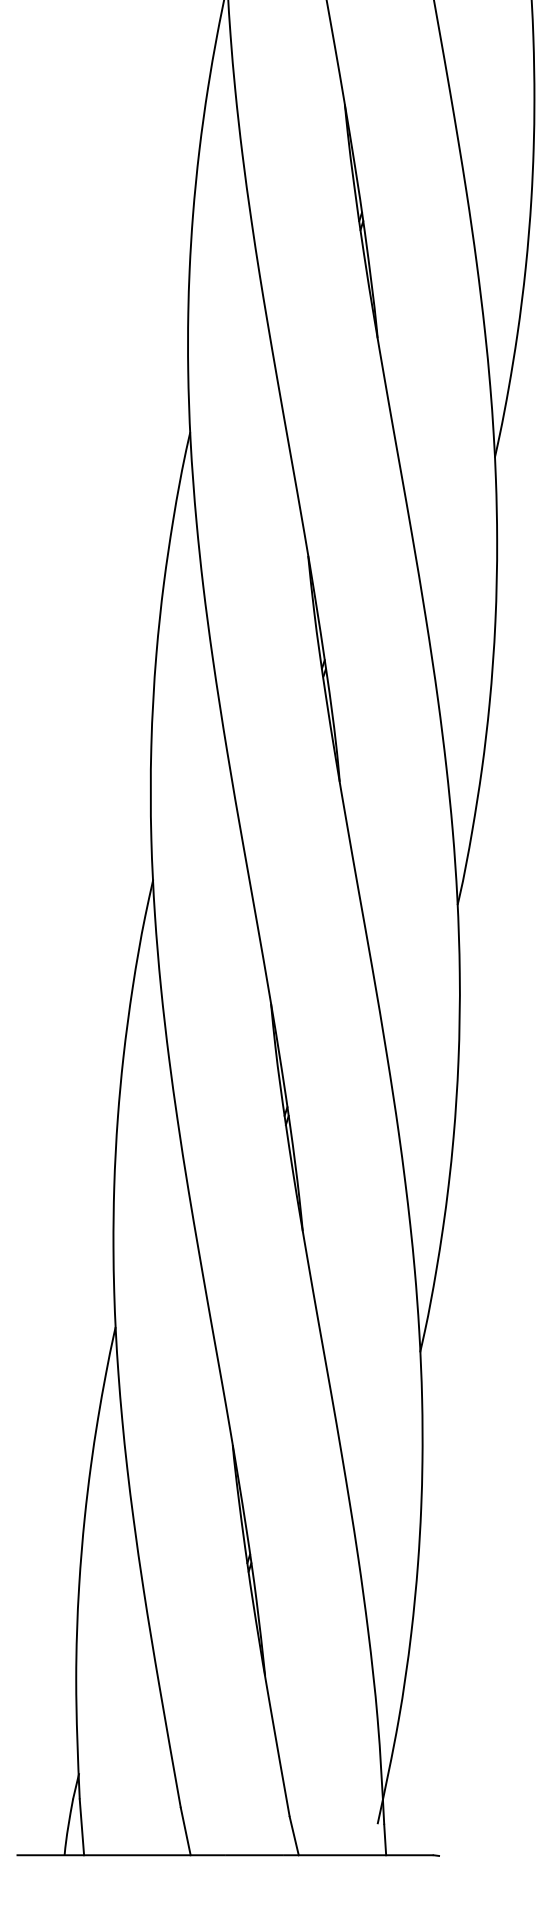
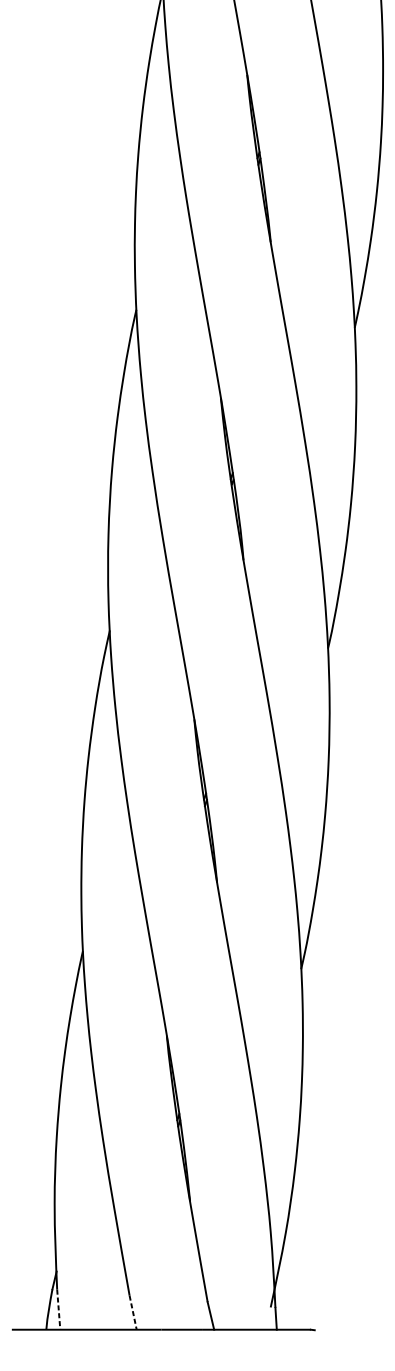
line: (81, 1827) -> (58, 1309), solid -> dashed
line: (185, 1831) -> (132, 1312), solid -> dashed

